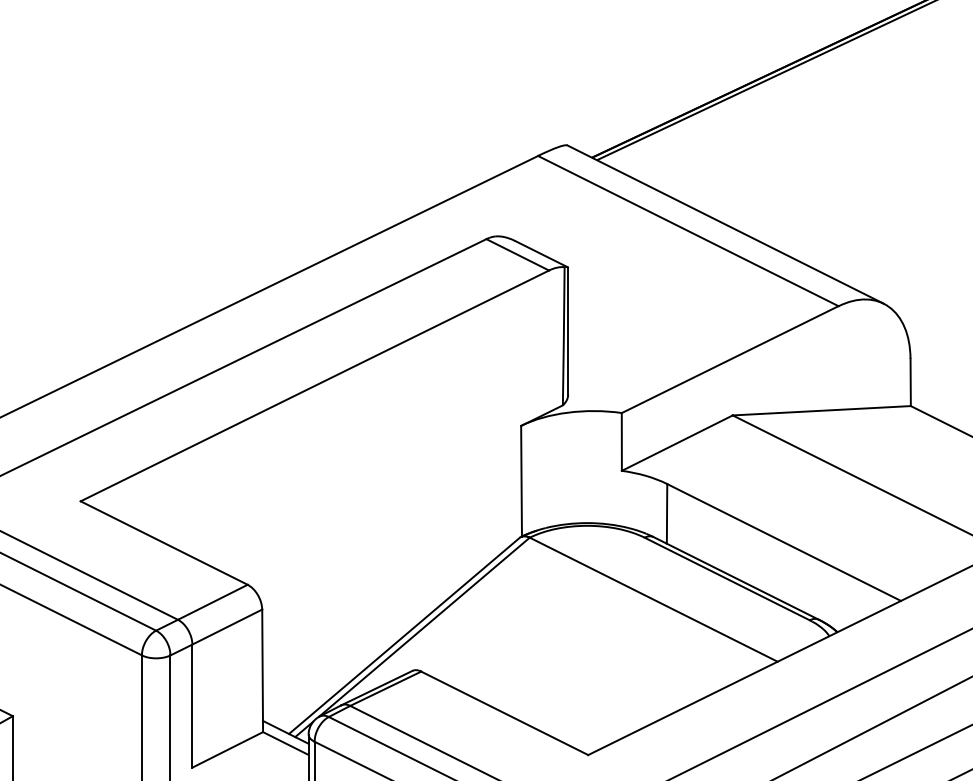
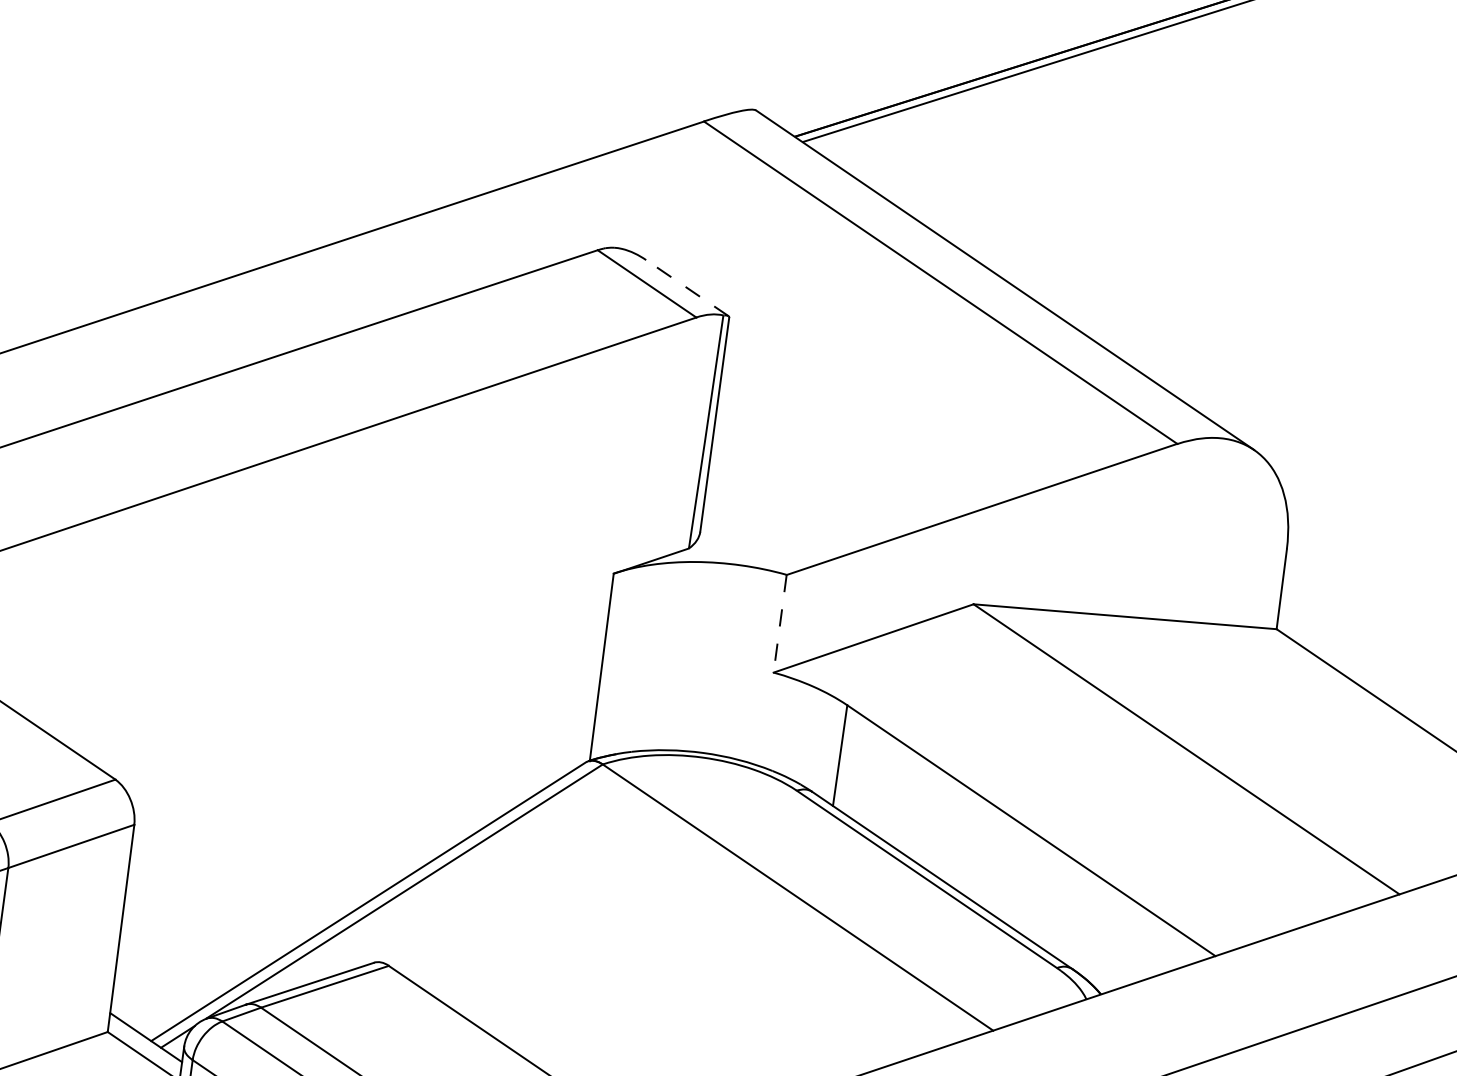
line: (541, 253) -> (687, 287), solid -> dashed
line: (621, 441) -> (779, 622), solid -> dashed

